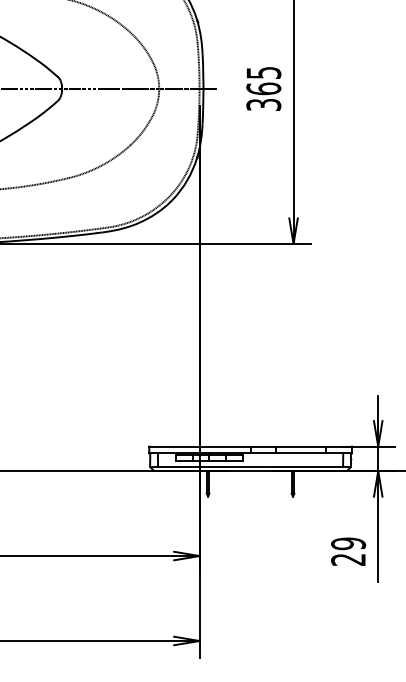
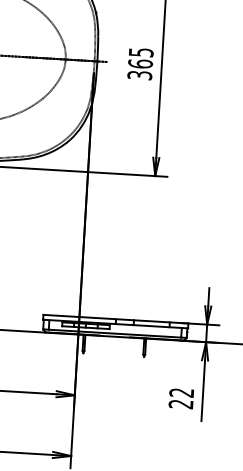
text: (348, 543) -> (181, 392), 29 -> 22

